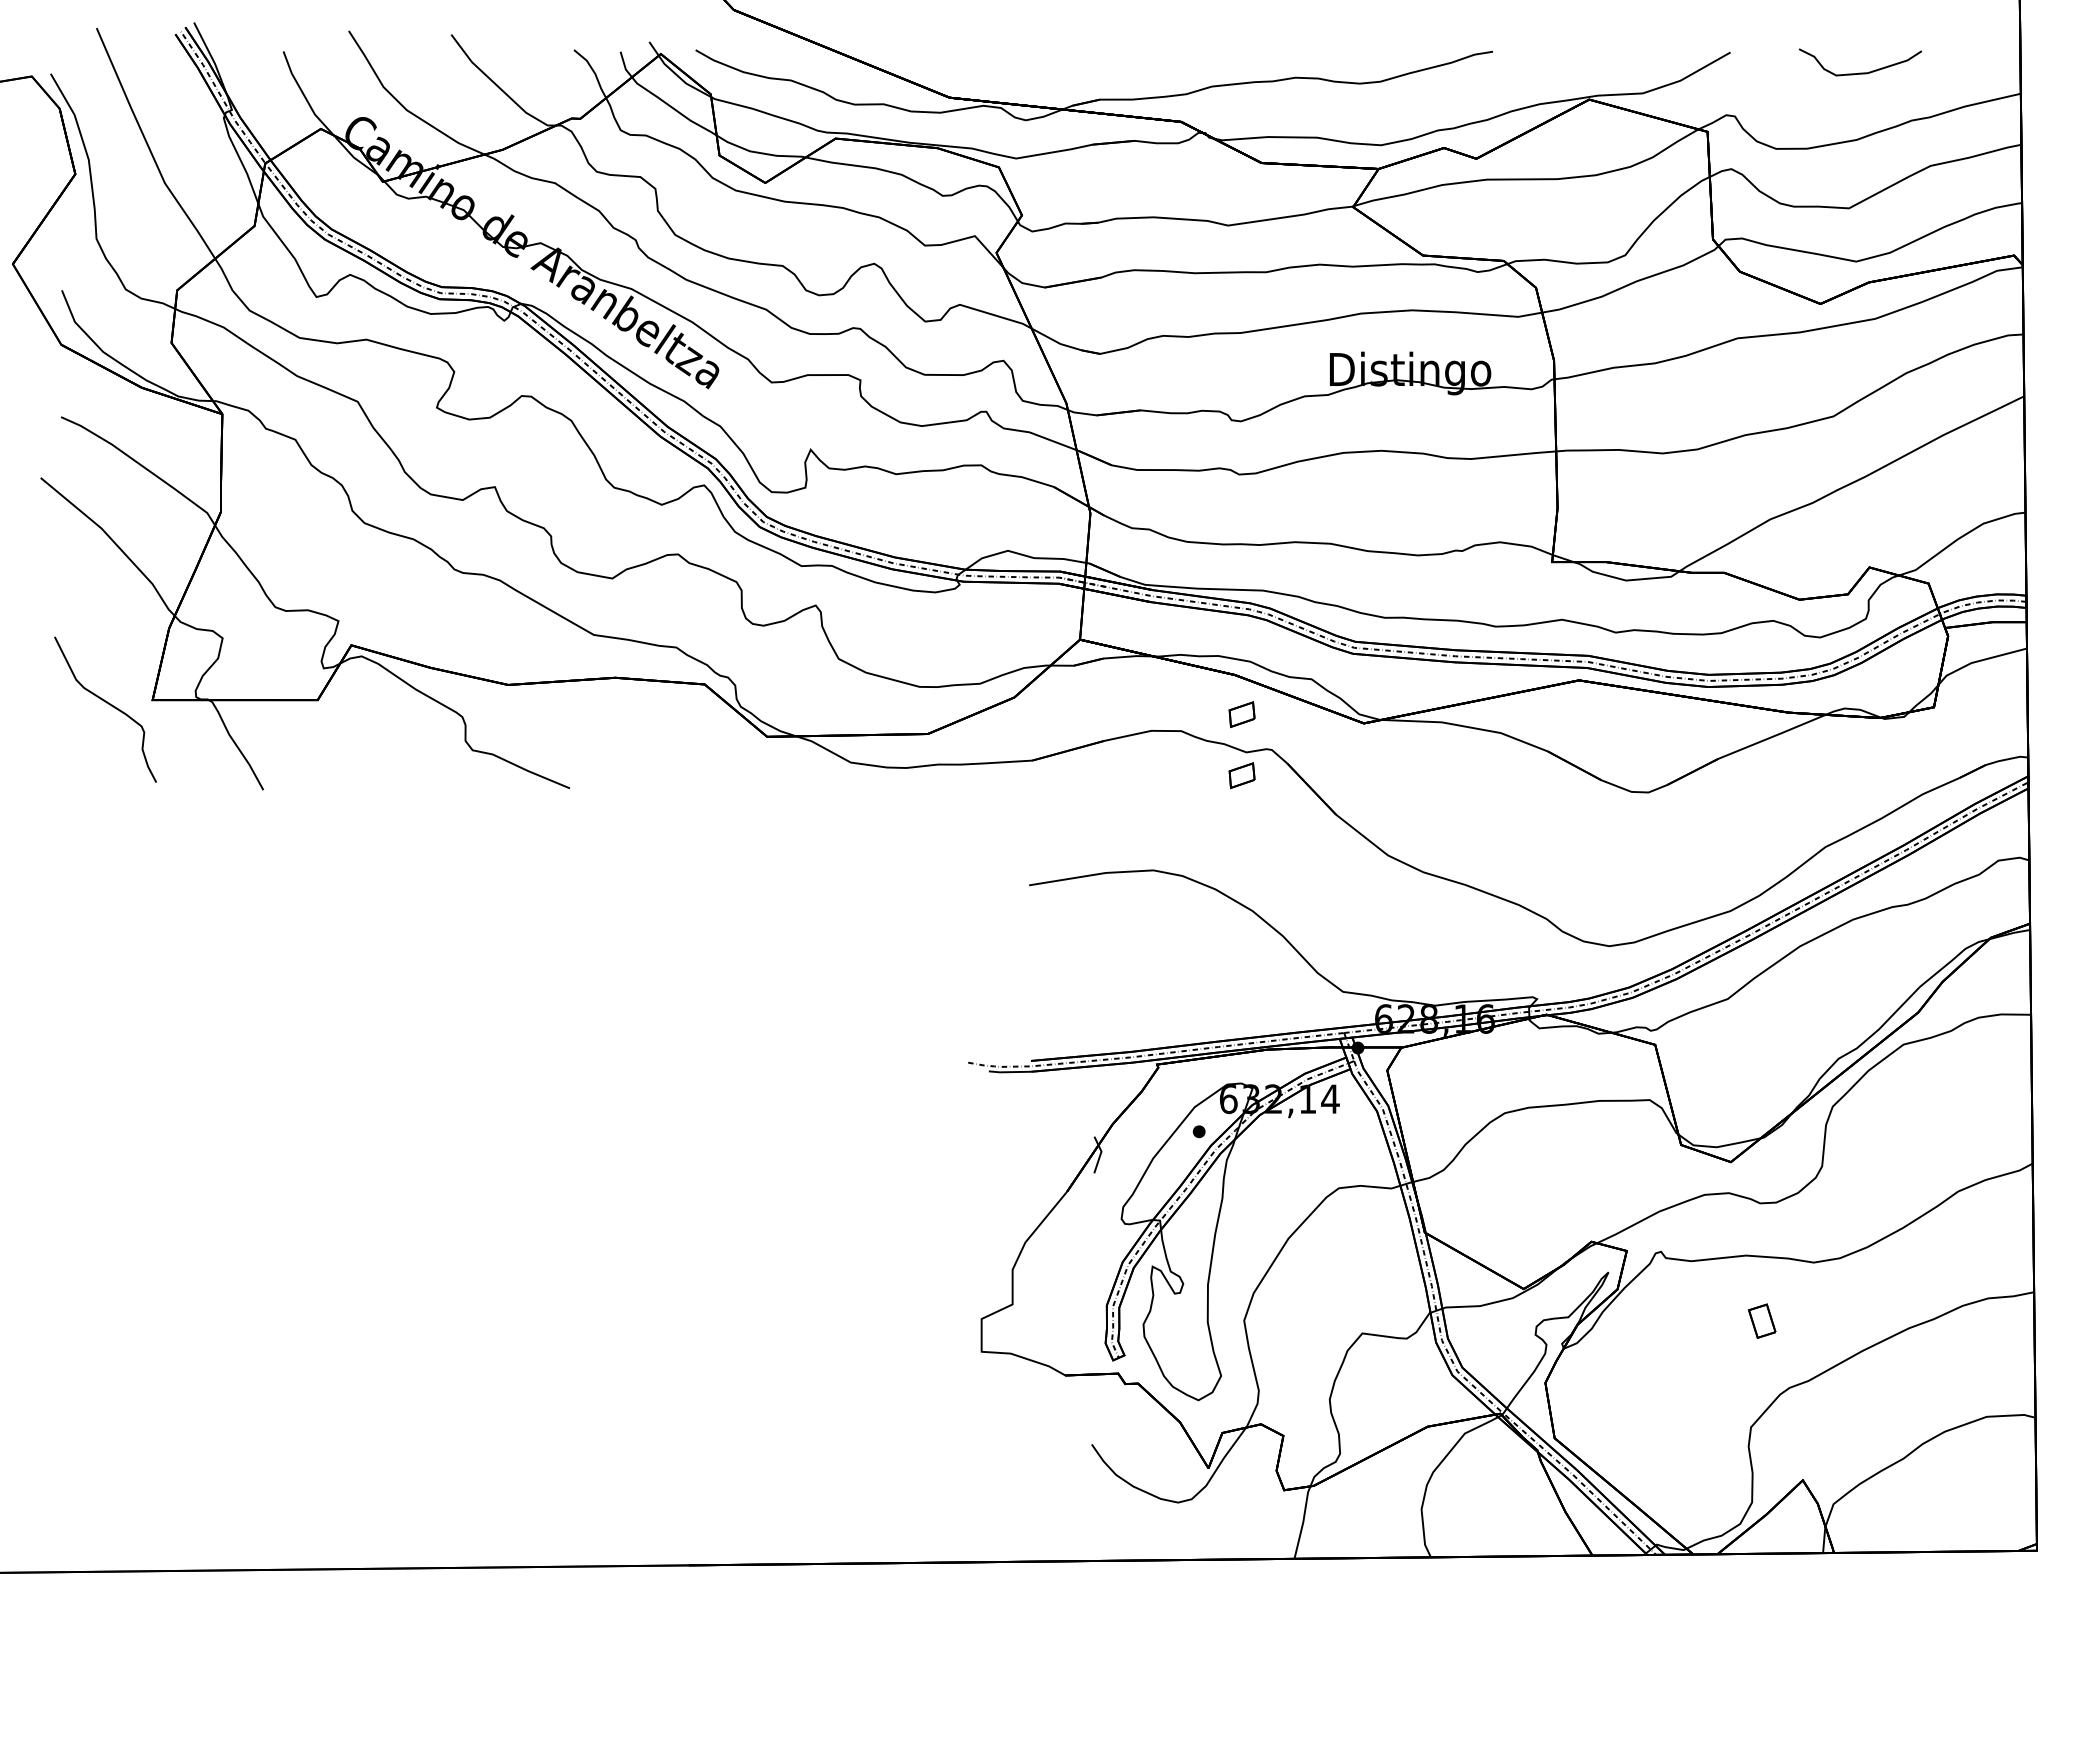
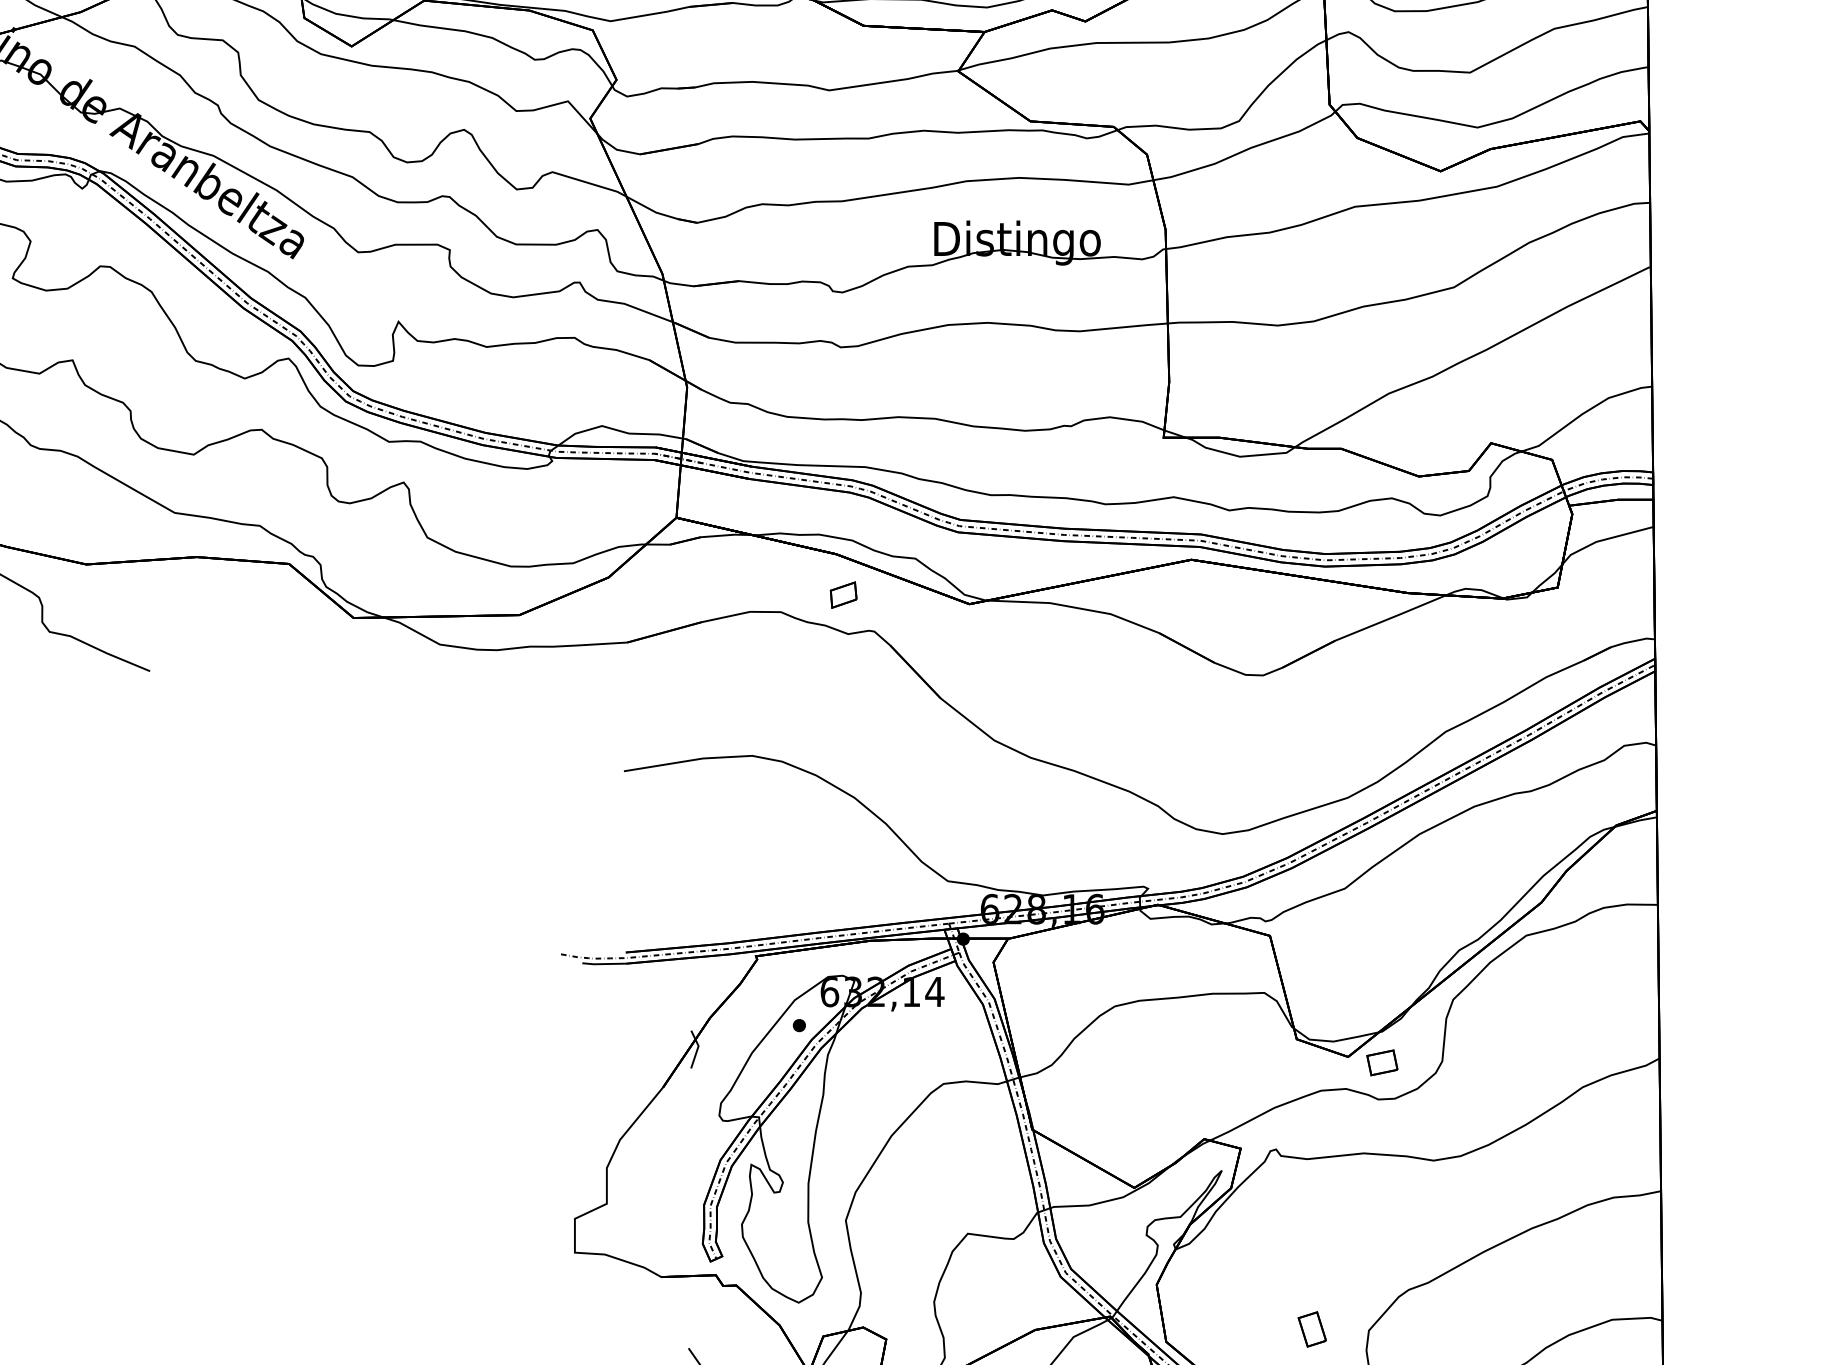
part: (1241, 775) -> (843, 657), removed
part: (1763, 1167) -> (1381, 1062), added
part: (1762, 1320) -> (1312, 1328), moved

